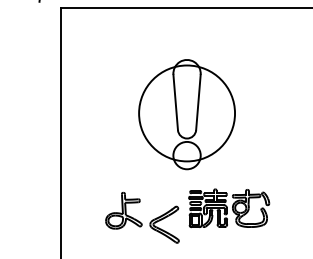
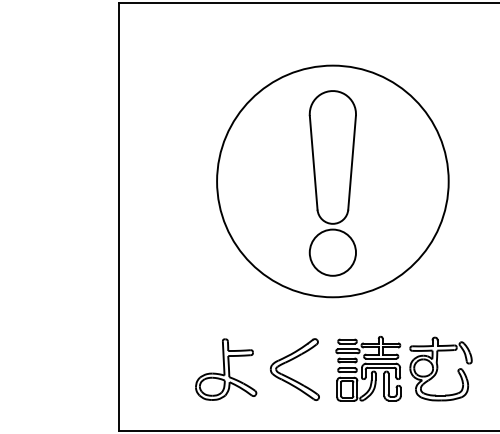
circle: (186, 112) -> (331, 179), size x1.43
part: (229, 208) -> (404, 369), moved
part: (123, 210) -> (225, 369), moved

